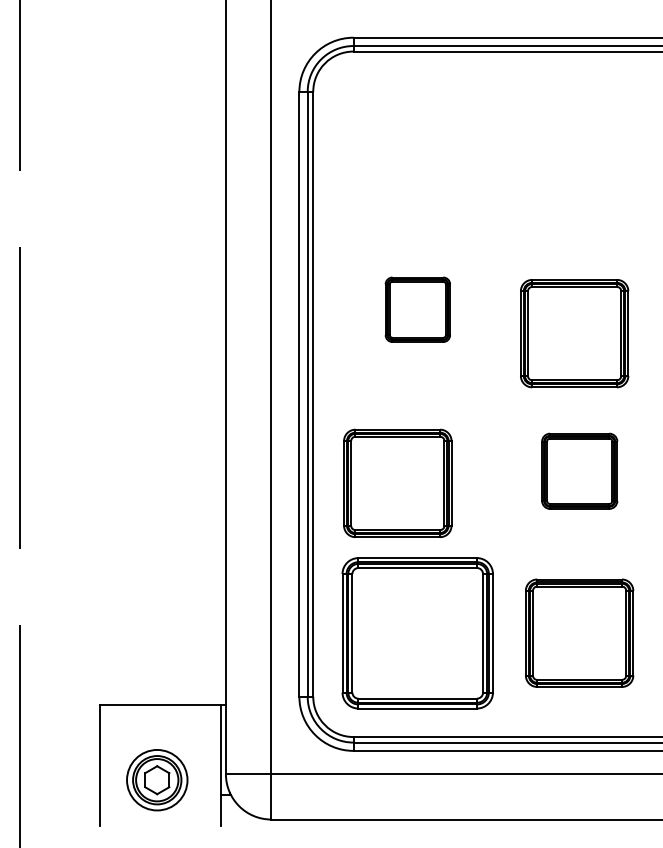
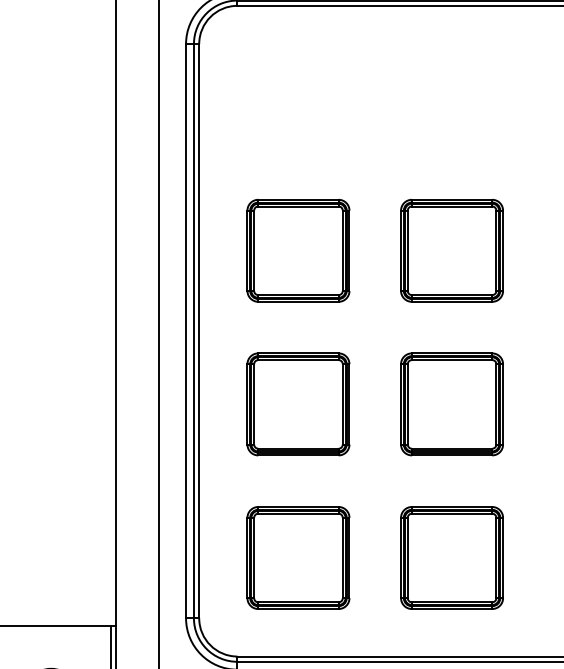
part: (417, 309) -> (298, 250), size x1.67
part: (574, 333) -> (451, 250), moved
part: (579, 470) -> (451, 403), size x1.43
part: (397, 482) -> (298, 403), moved
part: (417, 632) -> (298, 557), size x0.71

